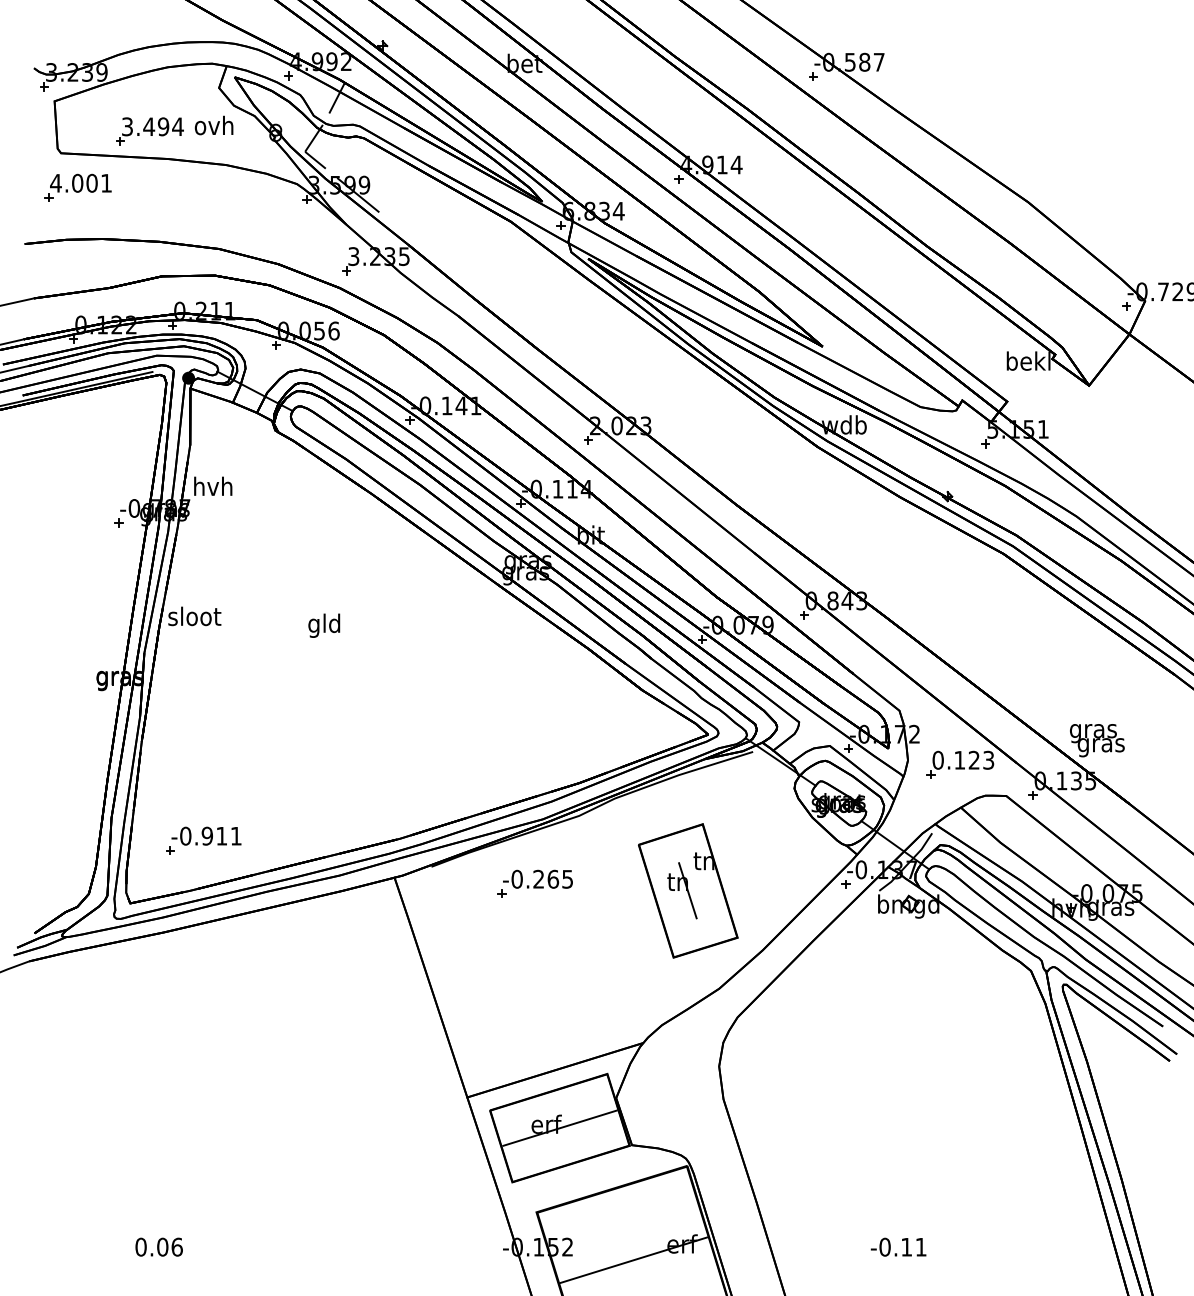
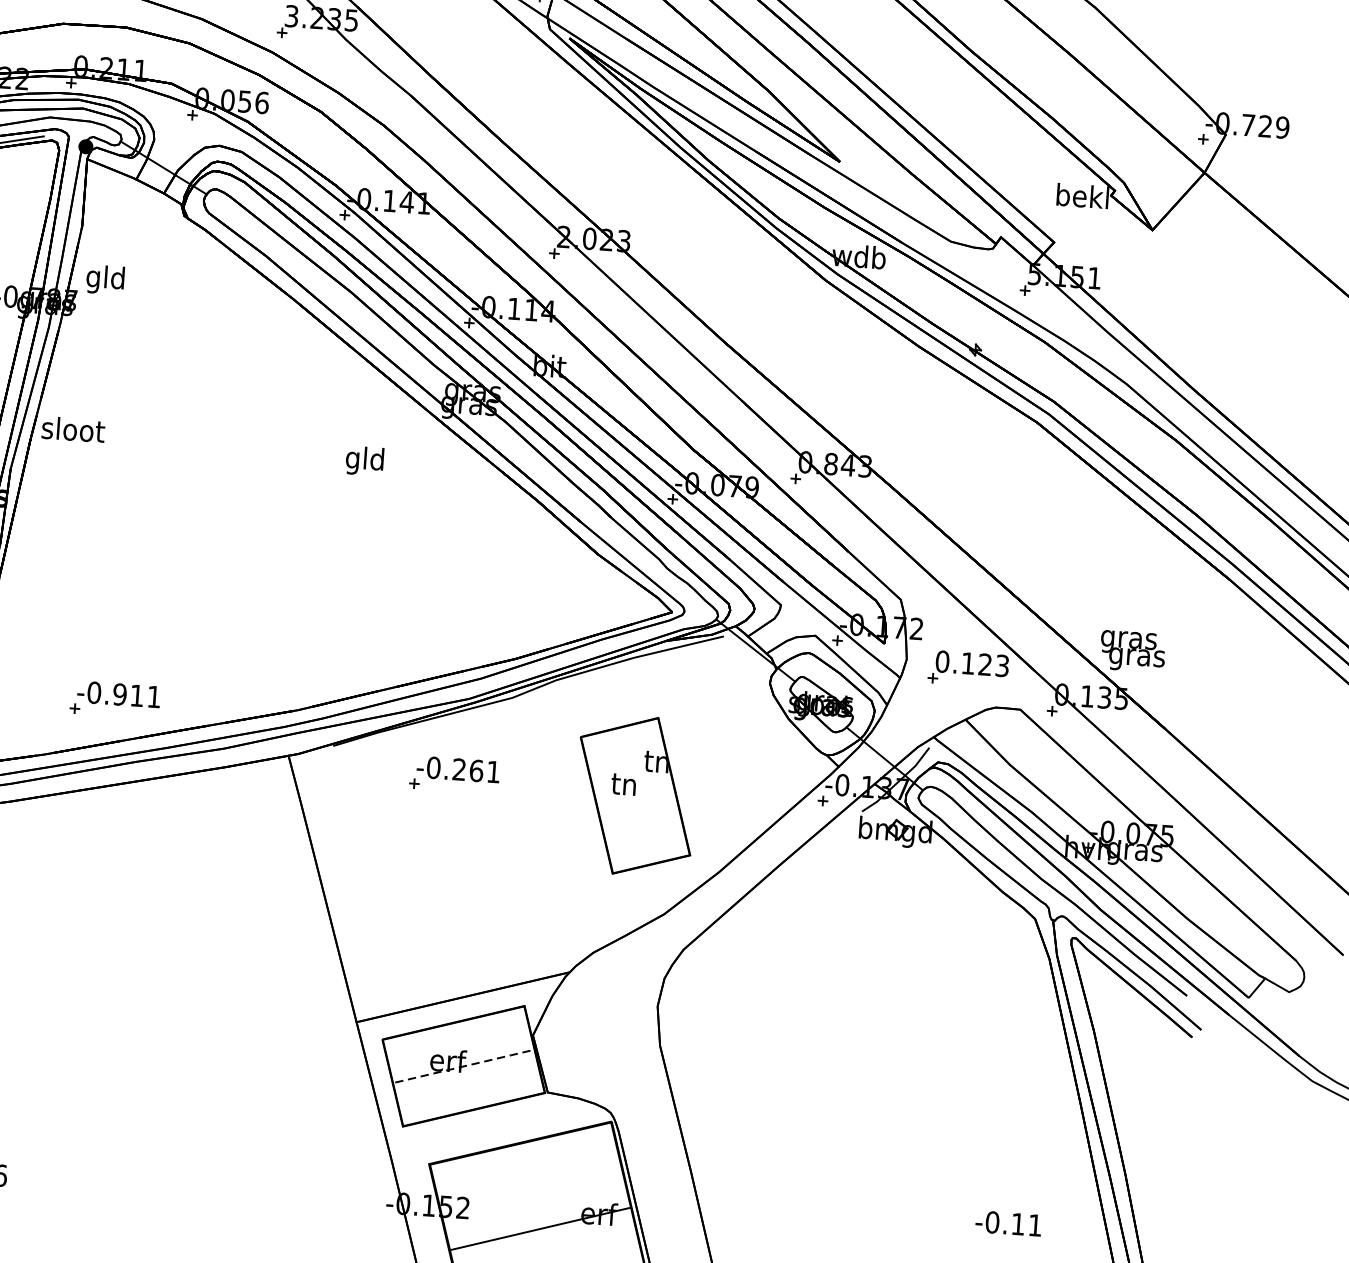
text: (213, 488) -> (106, 279), hvh -> gld
text: (324, 625) -> (365, 460), moved
part: (203, 840) -> (115, 699), moved
text: (567, 879) -> (493, 772), -0.265 -> -0.261
line: (687, 890) -> (634, 795), removed
line: (560, 1128) -> (464, 1066), solid -> dashed
text: (898, 1246) -> (1008, 1222), moved

